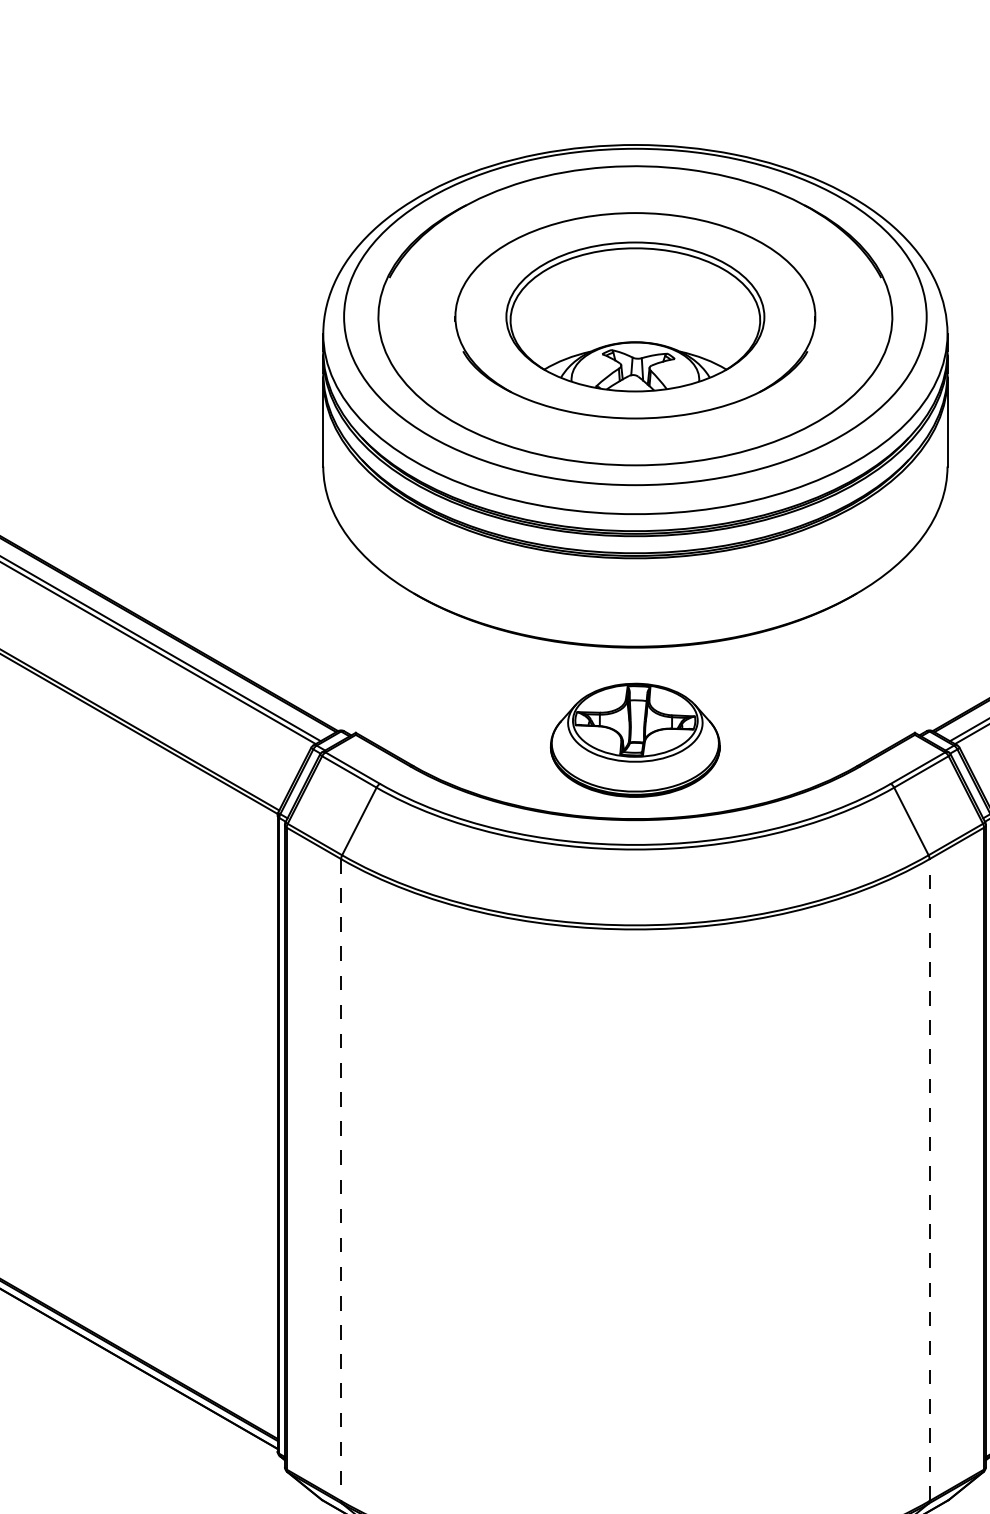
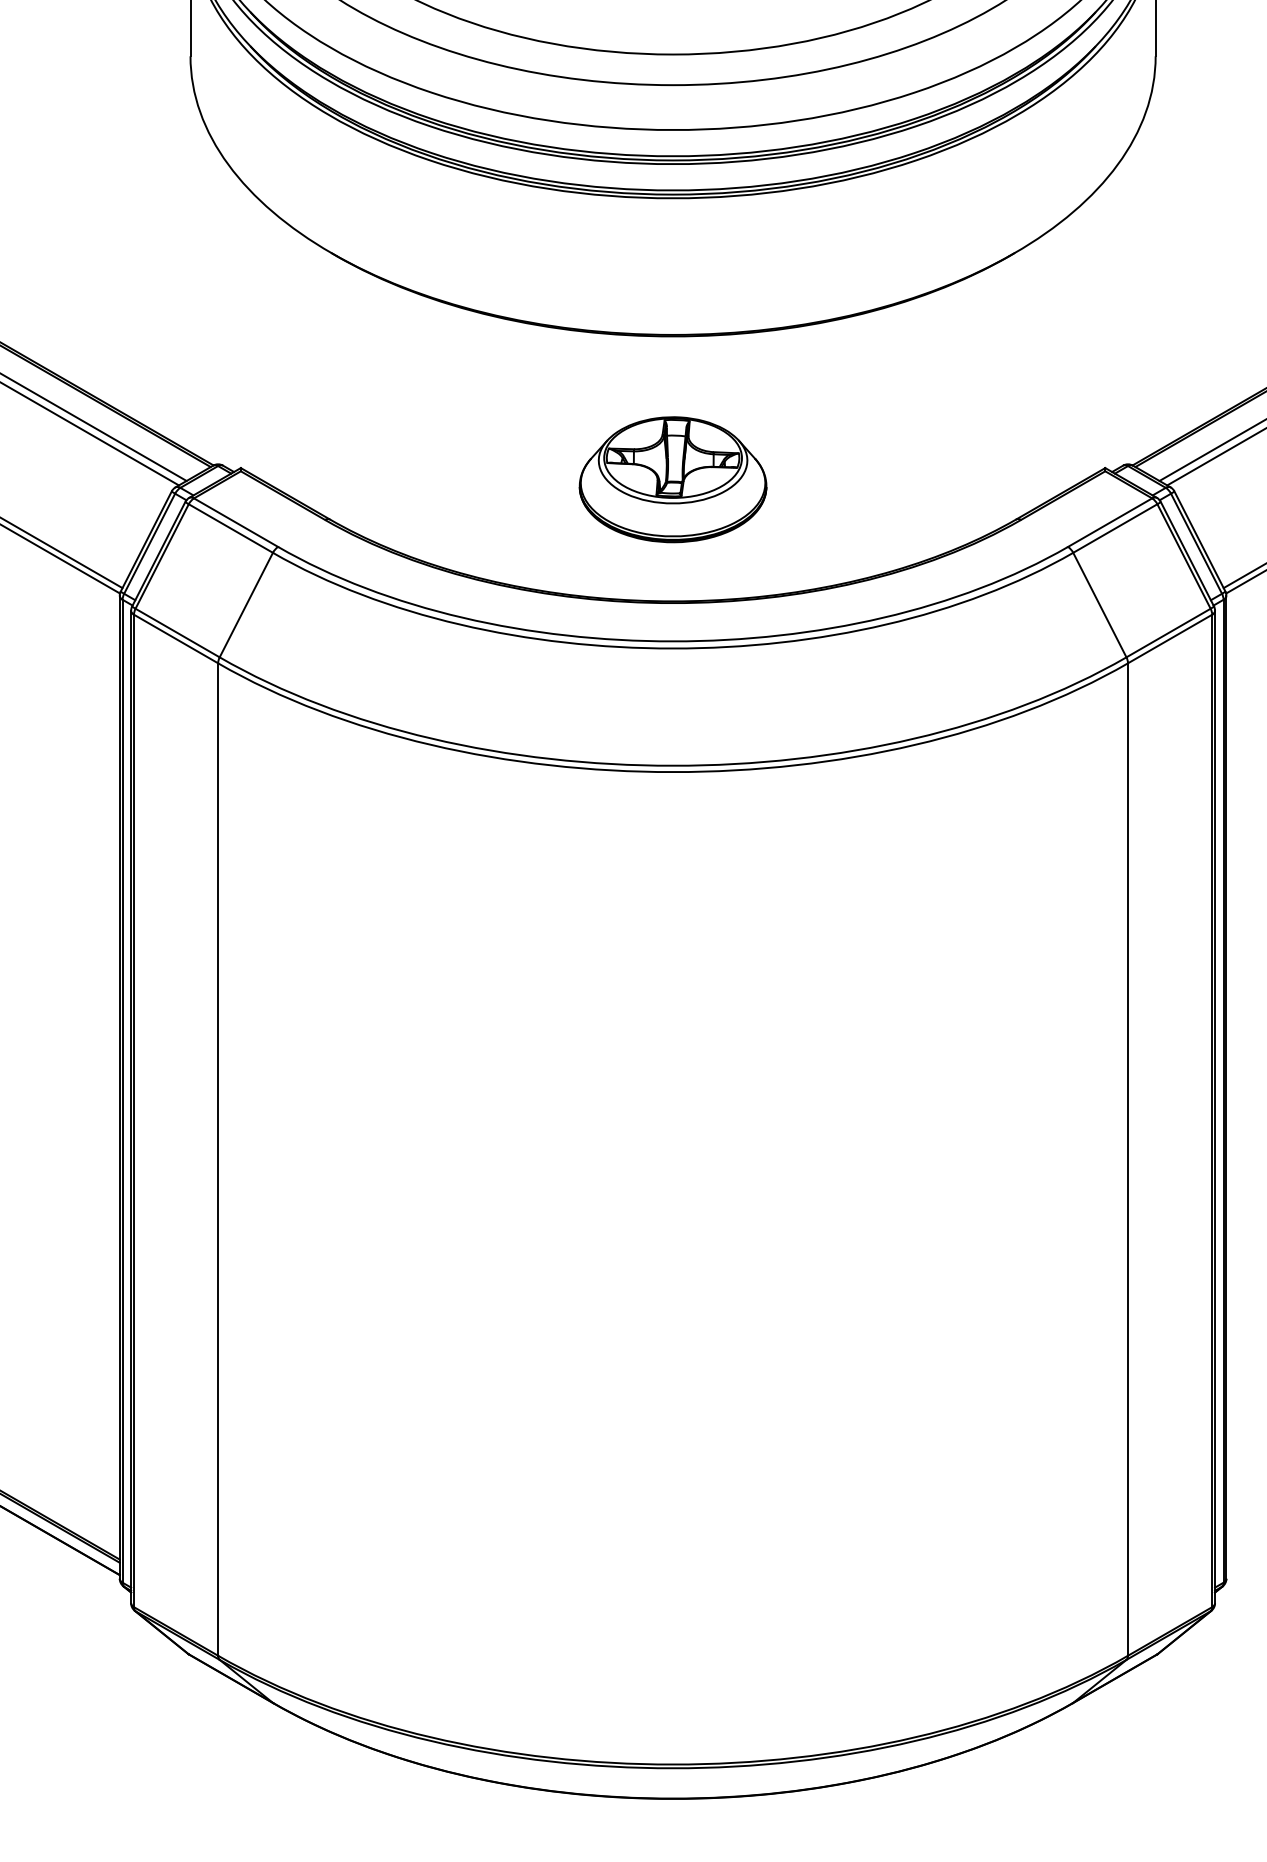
part: (635, 740) -> (673, 479), size x0.71
line: (341, 1180) -> (218, 1160), dashed -> solid
line: (929, 1180) -> (1127, 1160), dashed -> solid

